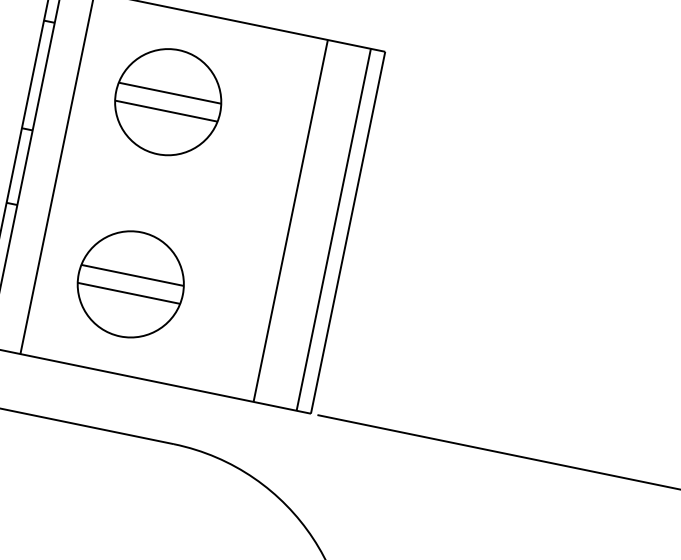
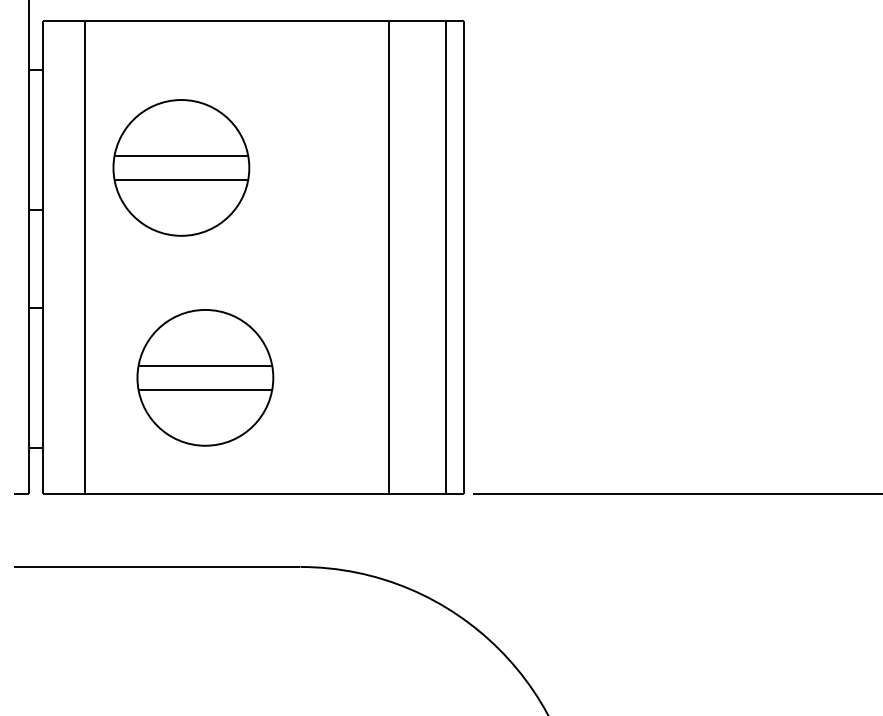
part: (168, 101) -> (181, 167), moved

